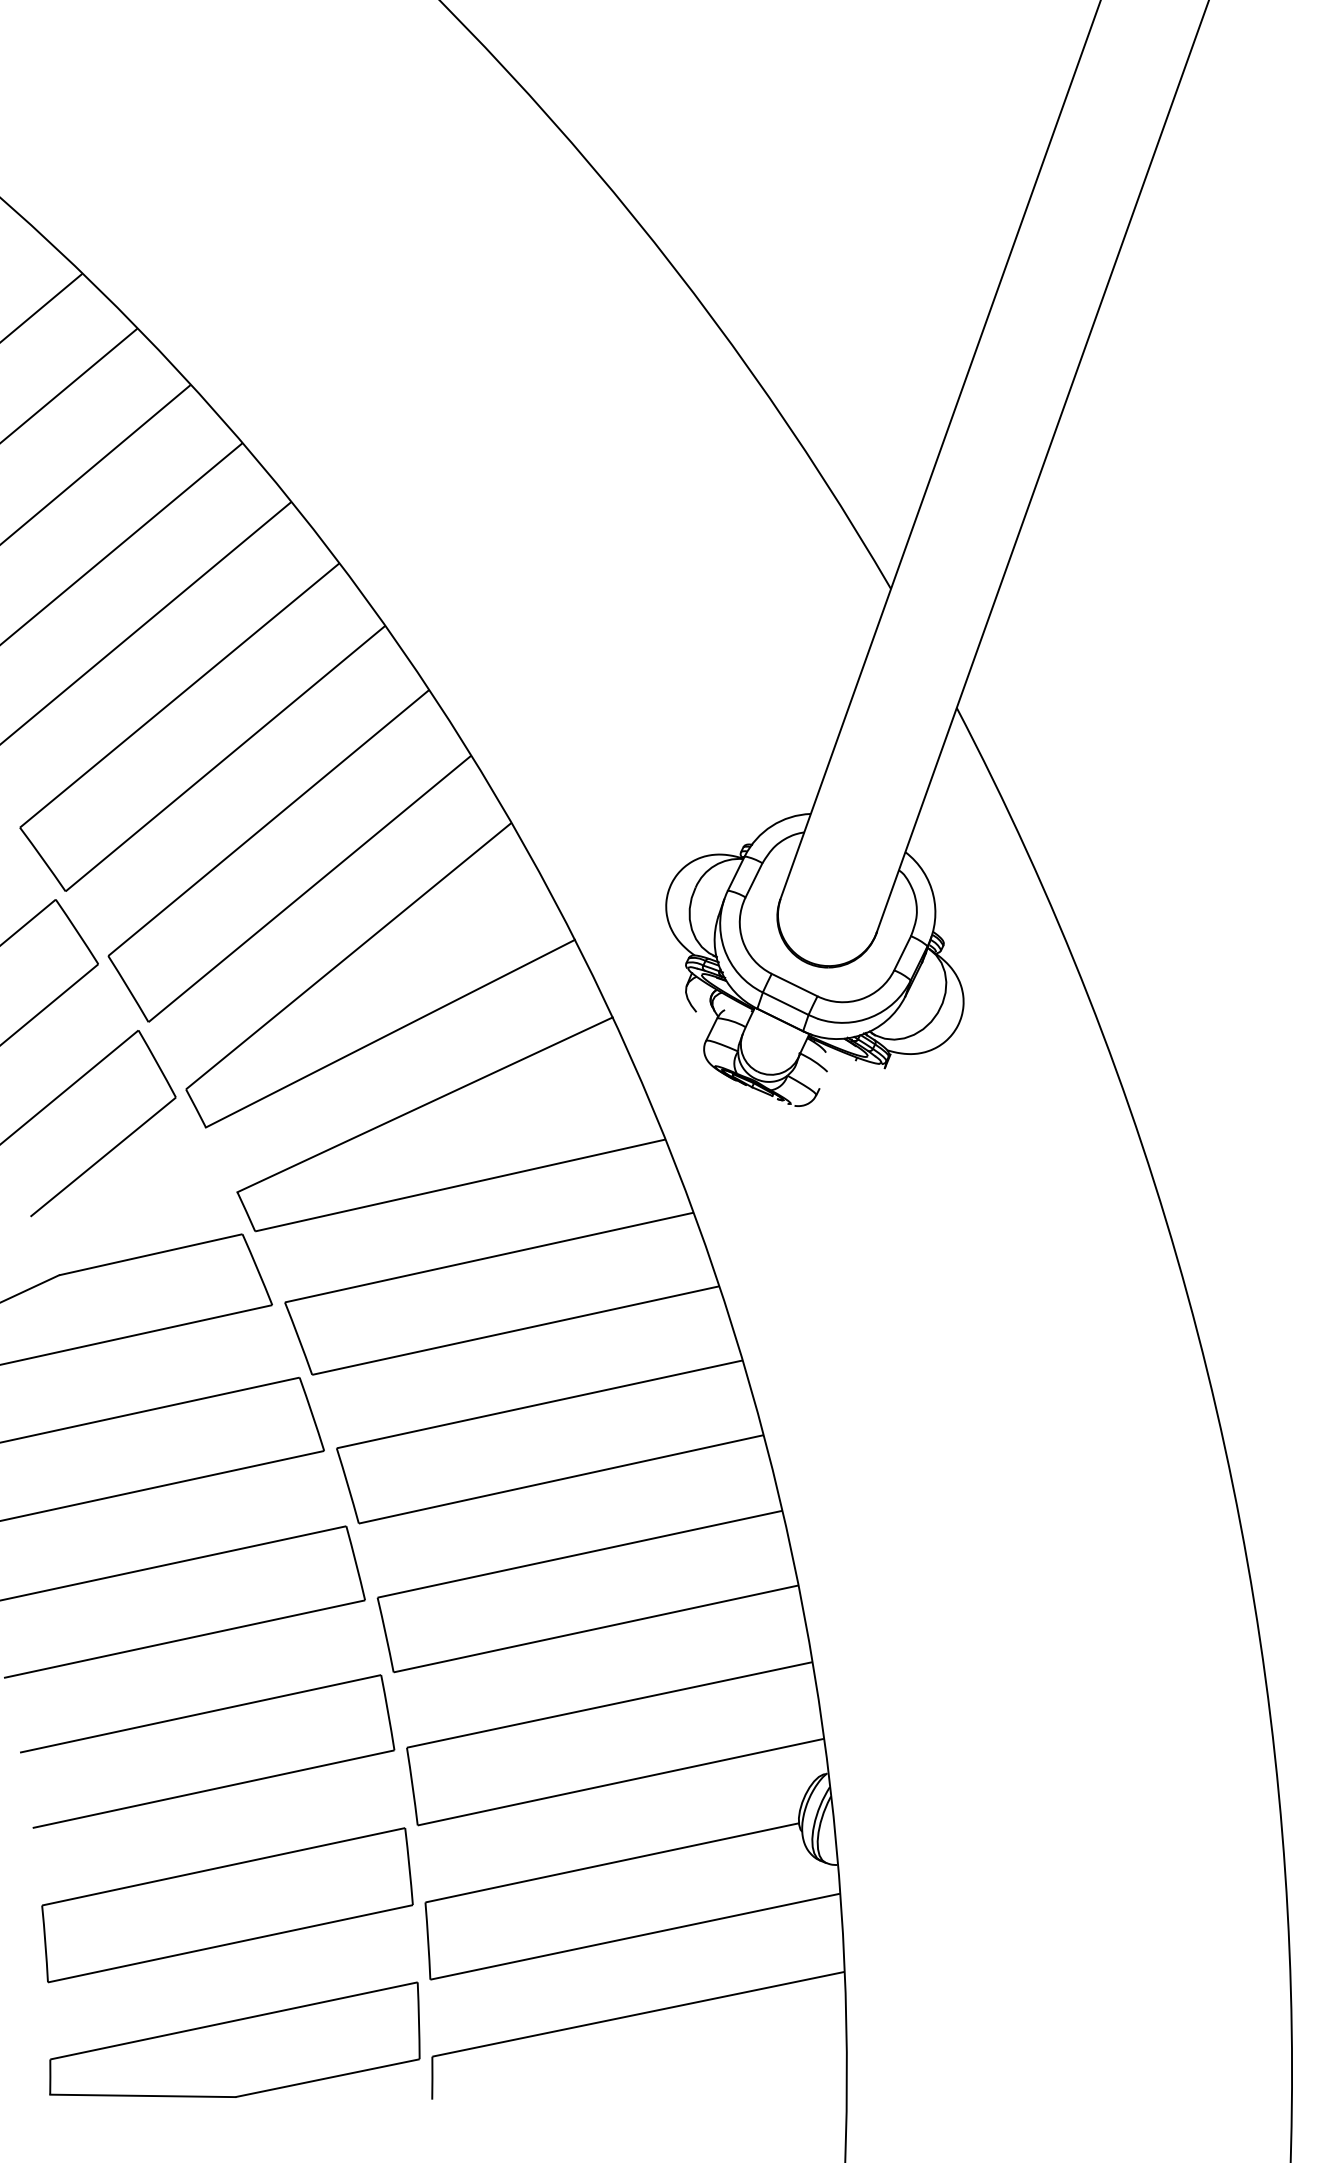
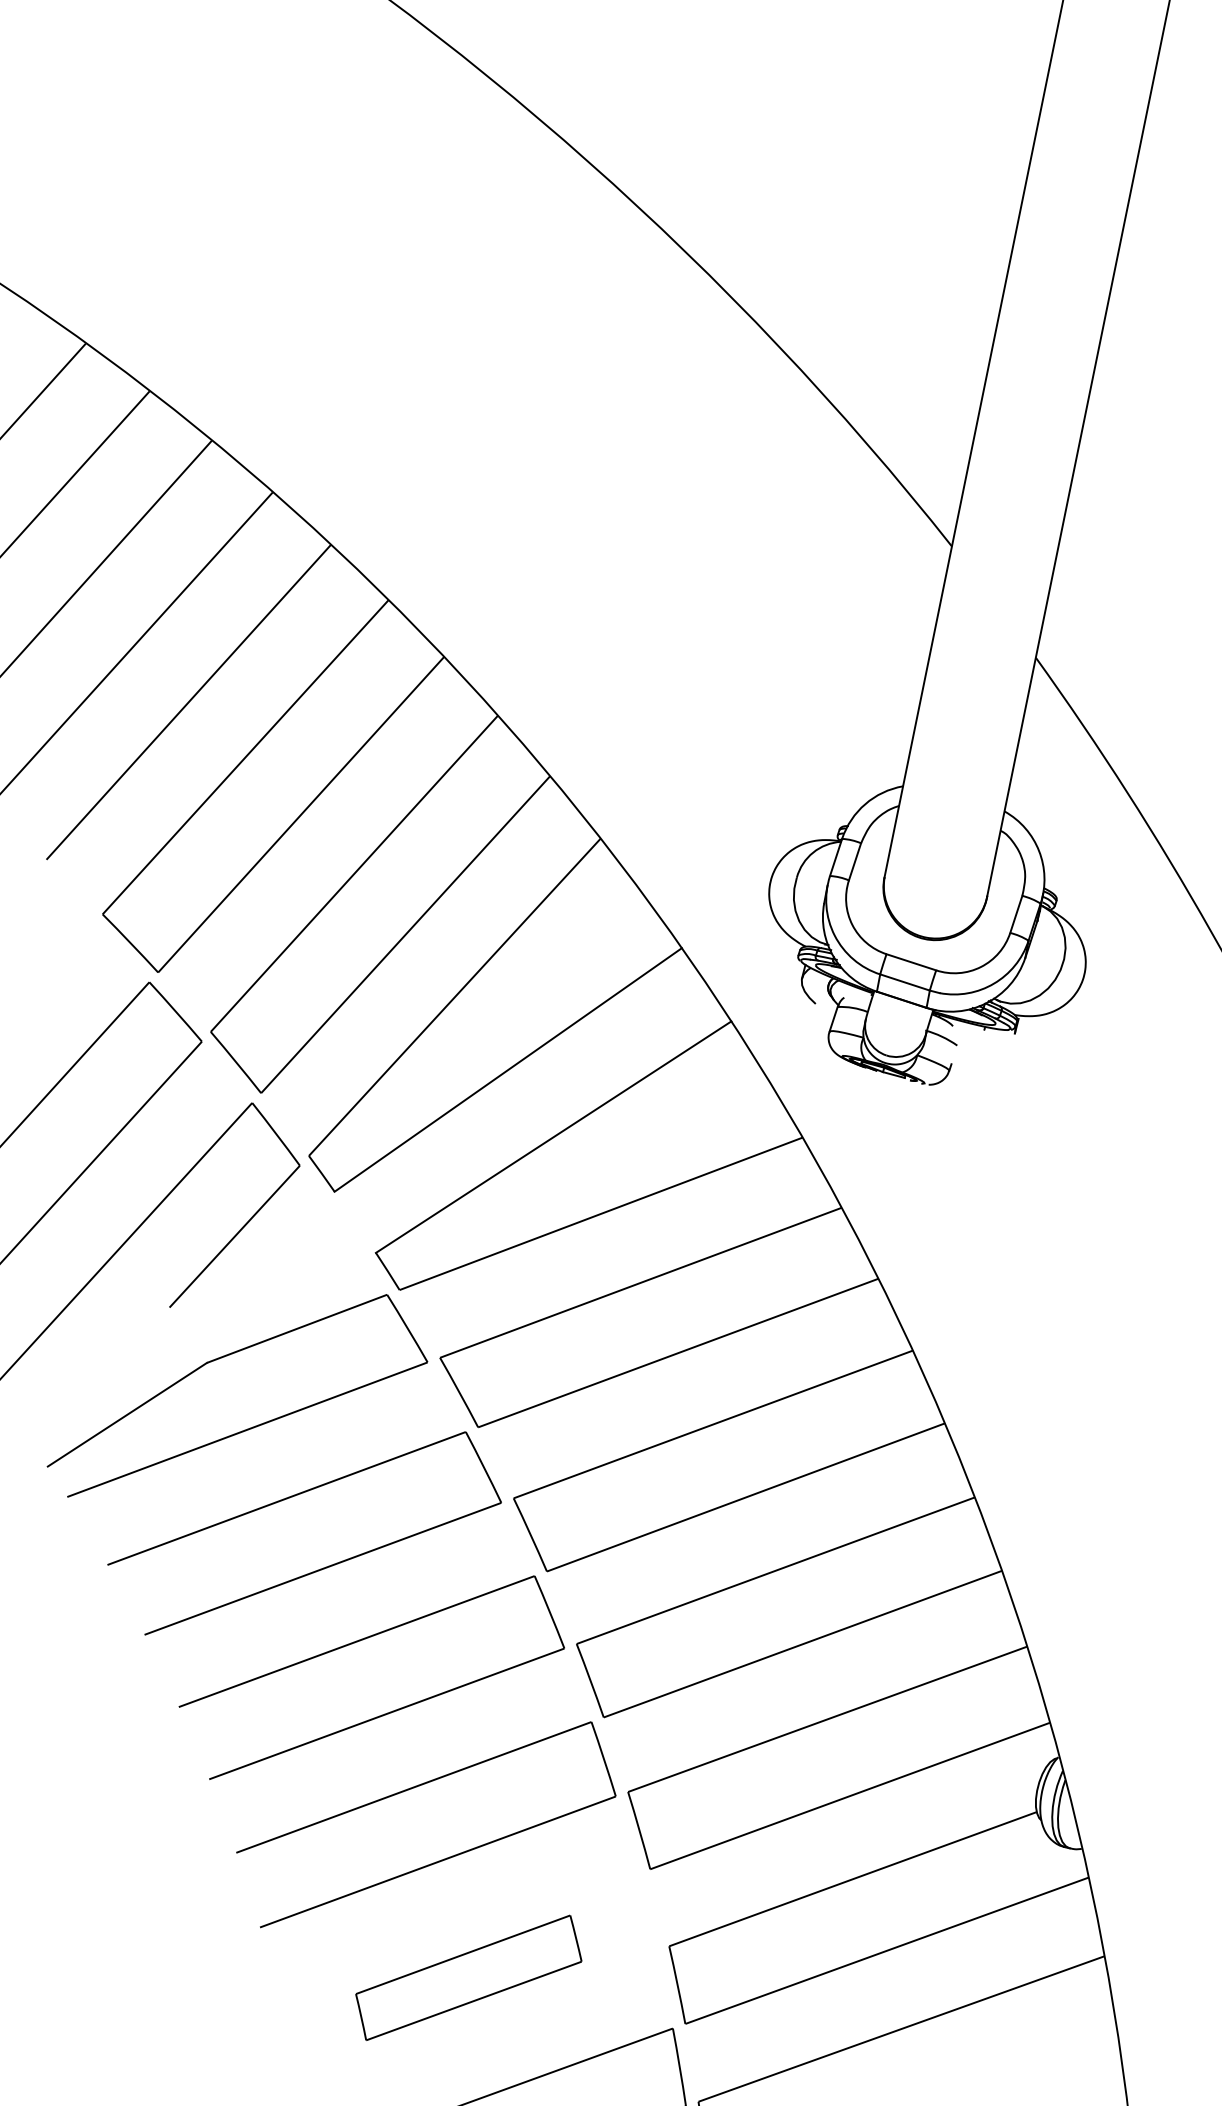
part: (227, 1905) -> (468, 1977), size x0.6

